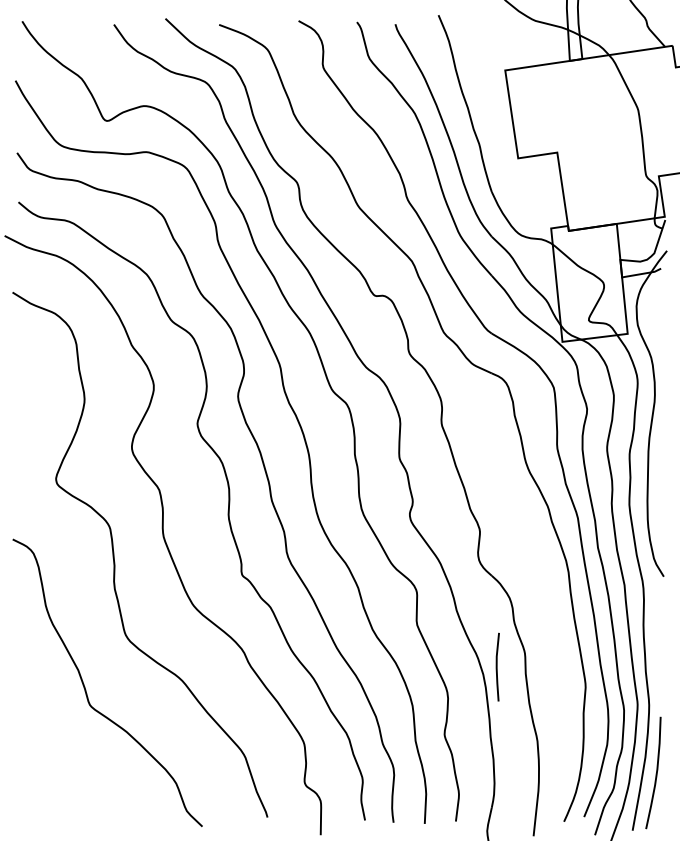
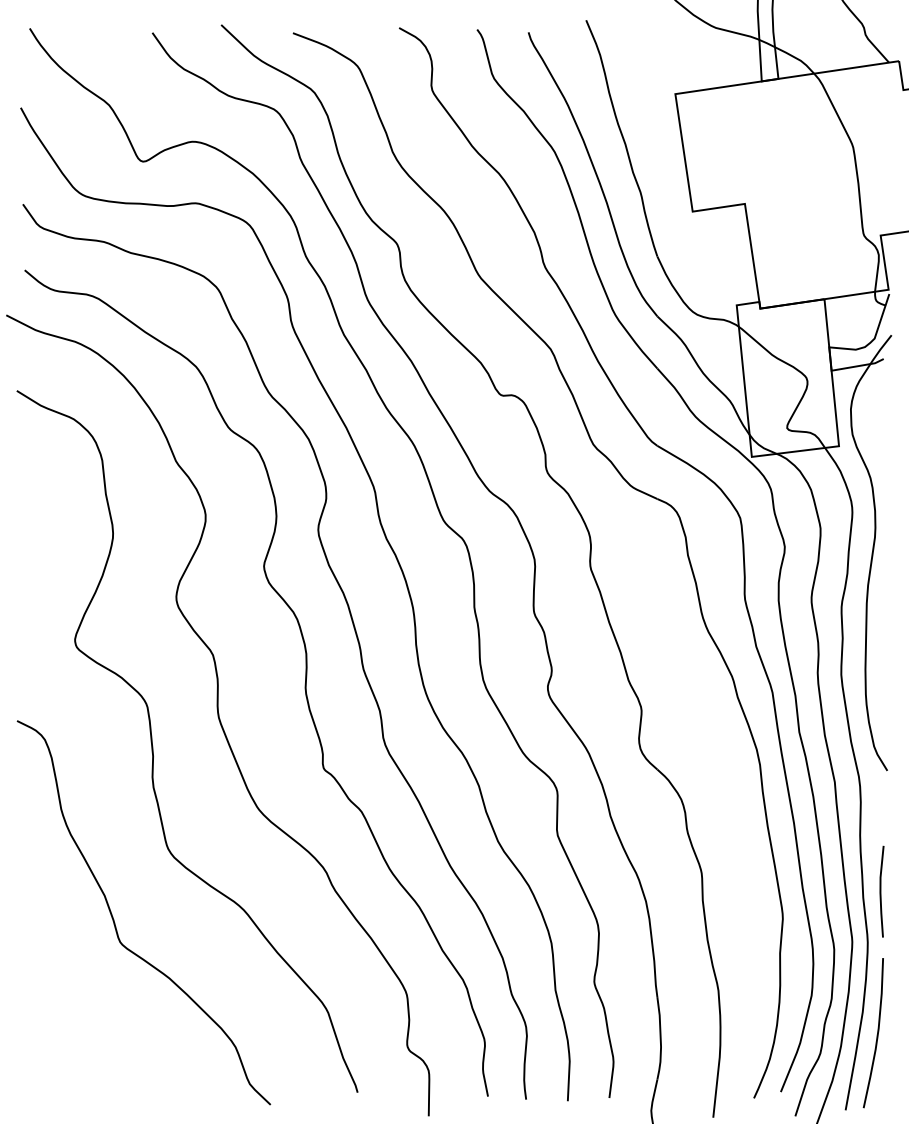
line: (497, 666) -> (881, 890), moved

